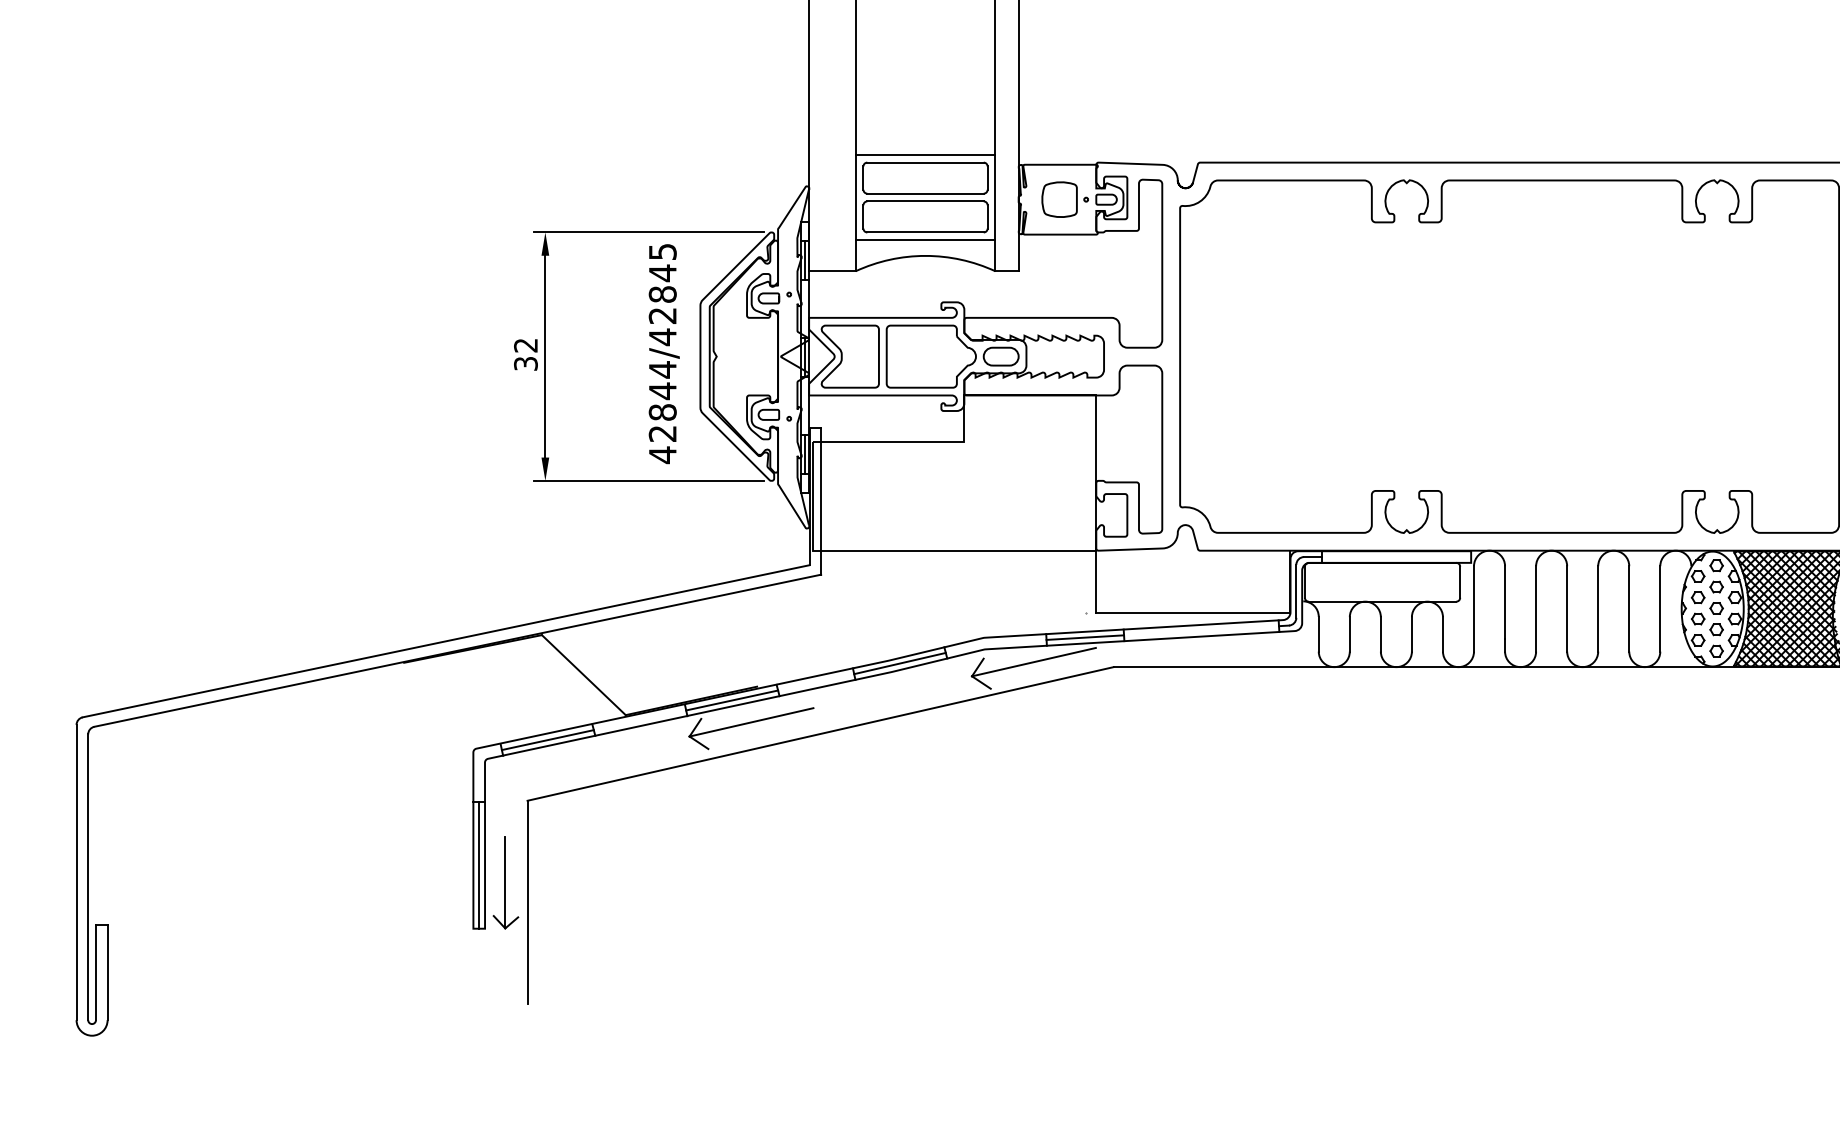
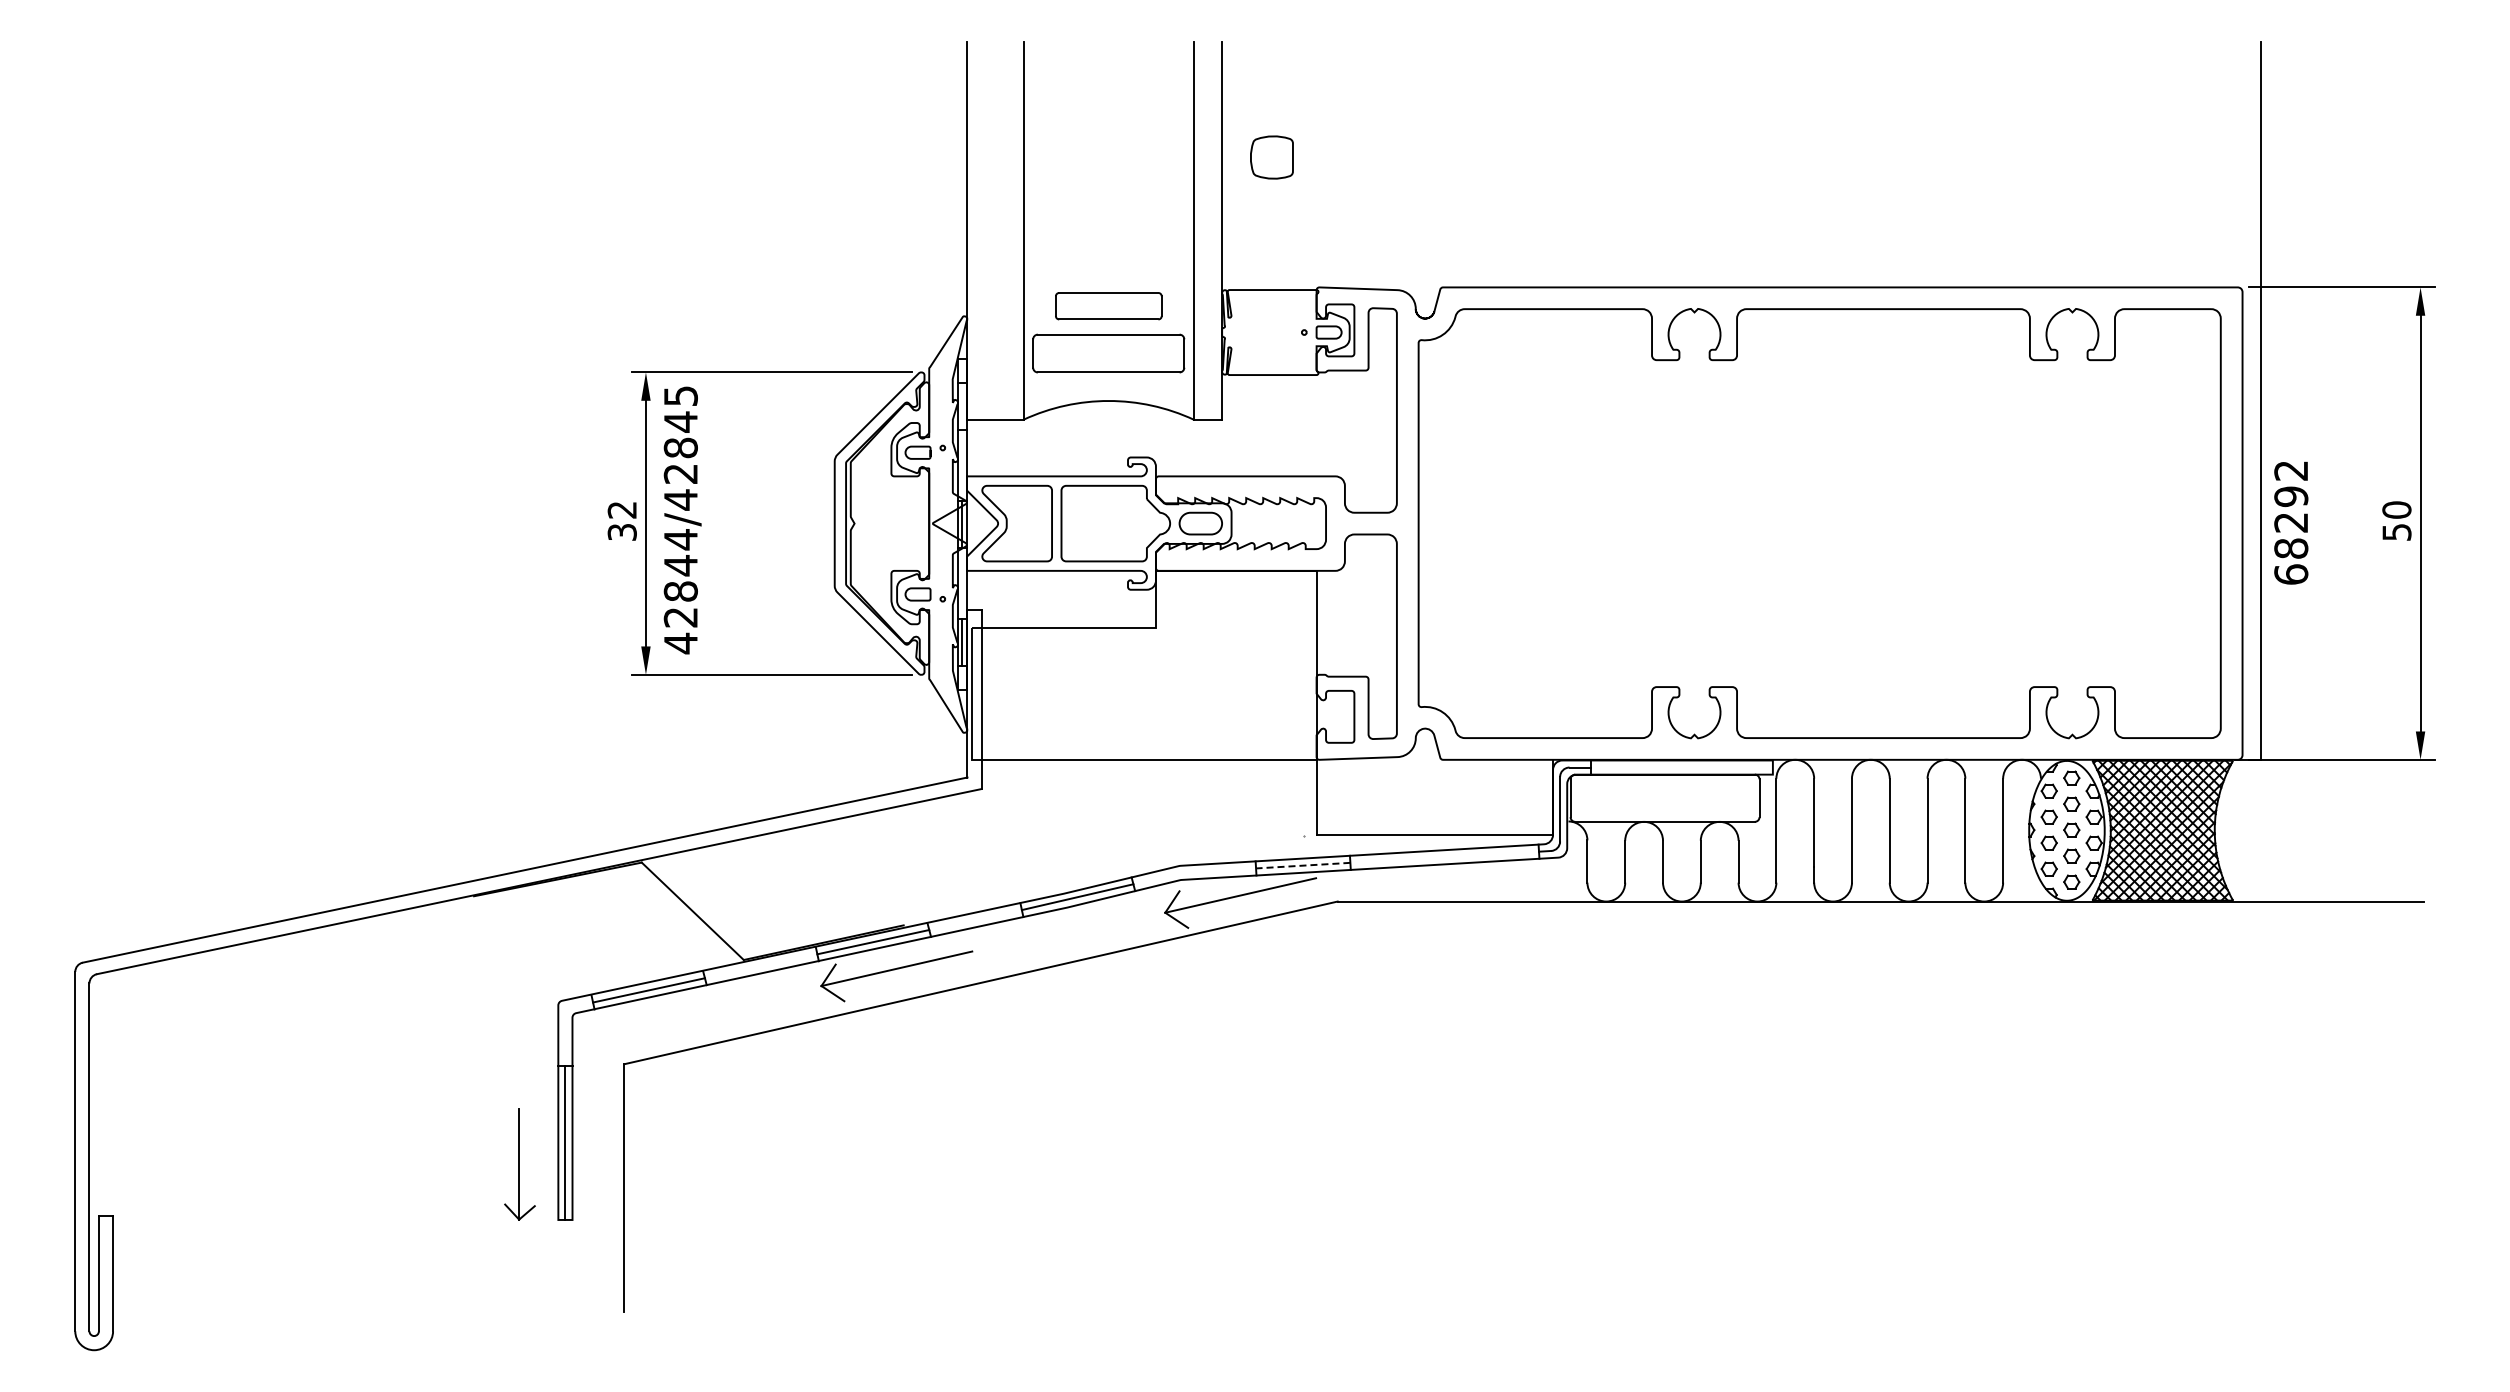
line: (925, 154) -> (1108, 277), removed
part: (925, 177) -> (1108, 305), size x0.7
part: (1059, 199) -> (1271, 157), moved
line: (925, 239) -> (1108, 381), removed
line: (805, 260) -> (962, 406), removed
text: (664, 354) -> (682, 520), moved
line: (1084, 637) -> (1302, 865), solid -> dashed
part: (505, 883) -> (519, 1164), moved

